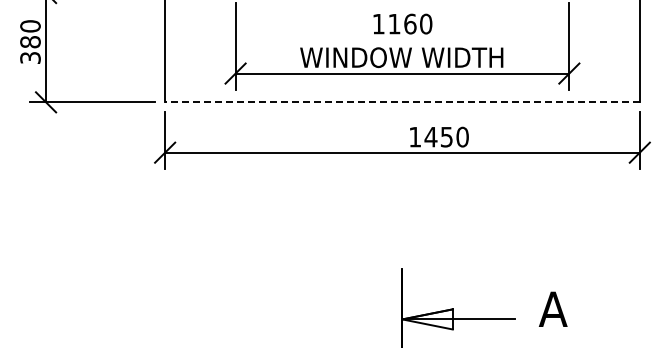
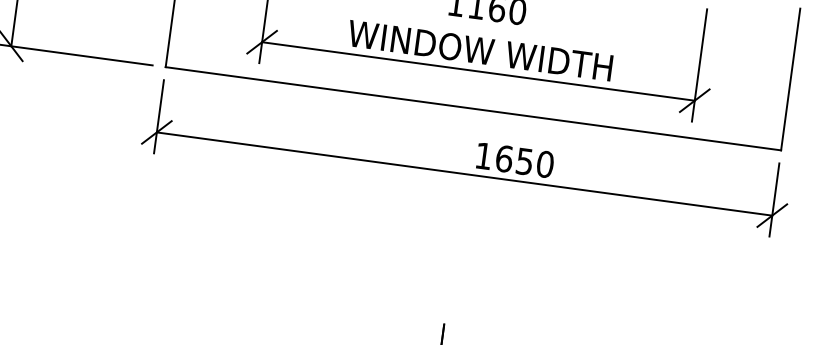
line: (401, 102) -> (472, 108), dashed -> solid
text: (430, 136) -> (503, 157), 1450 -> 1650

